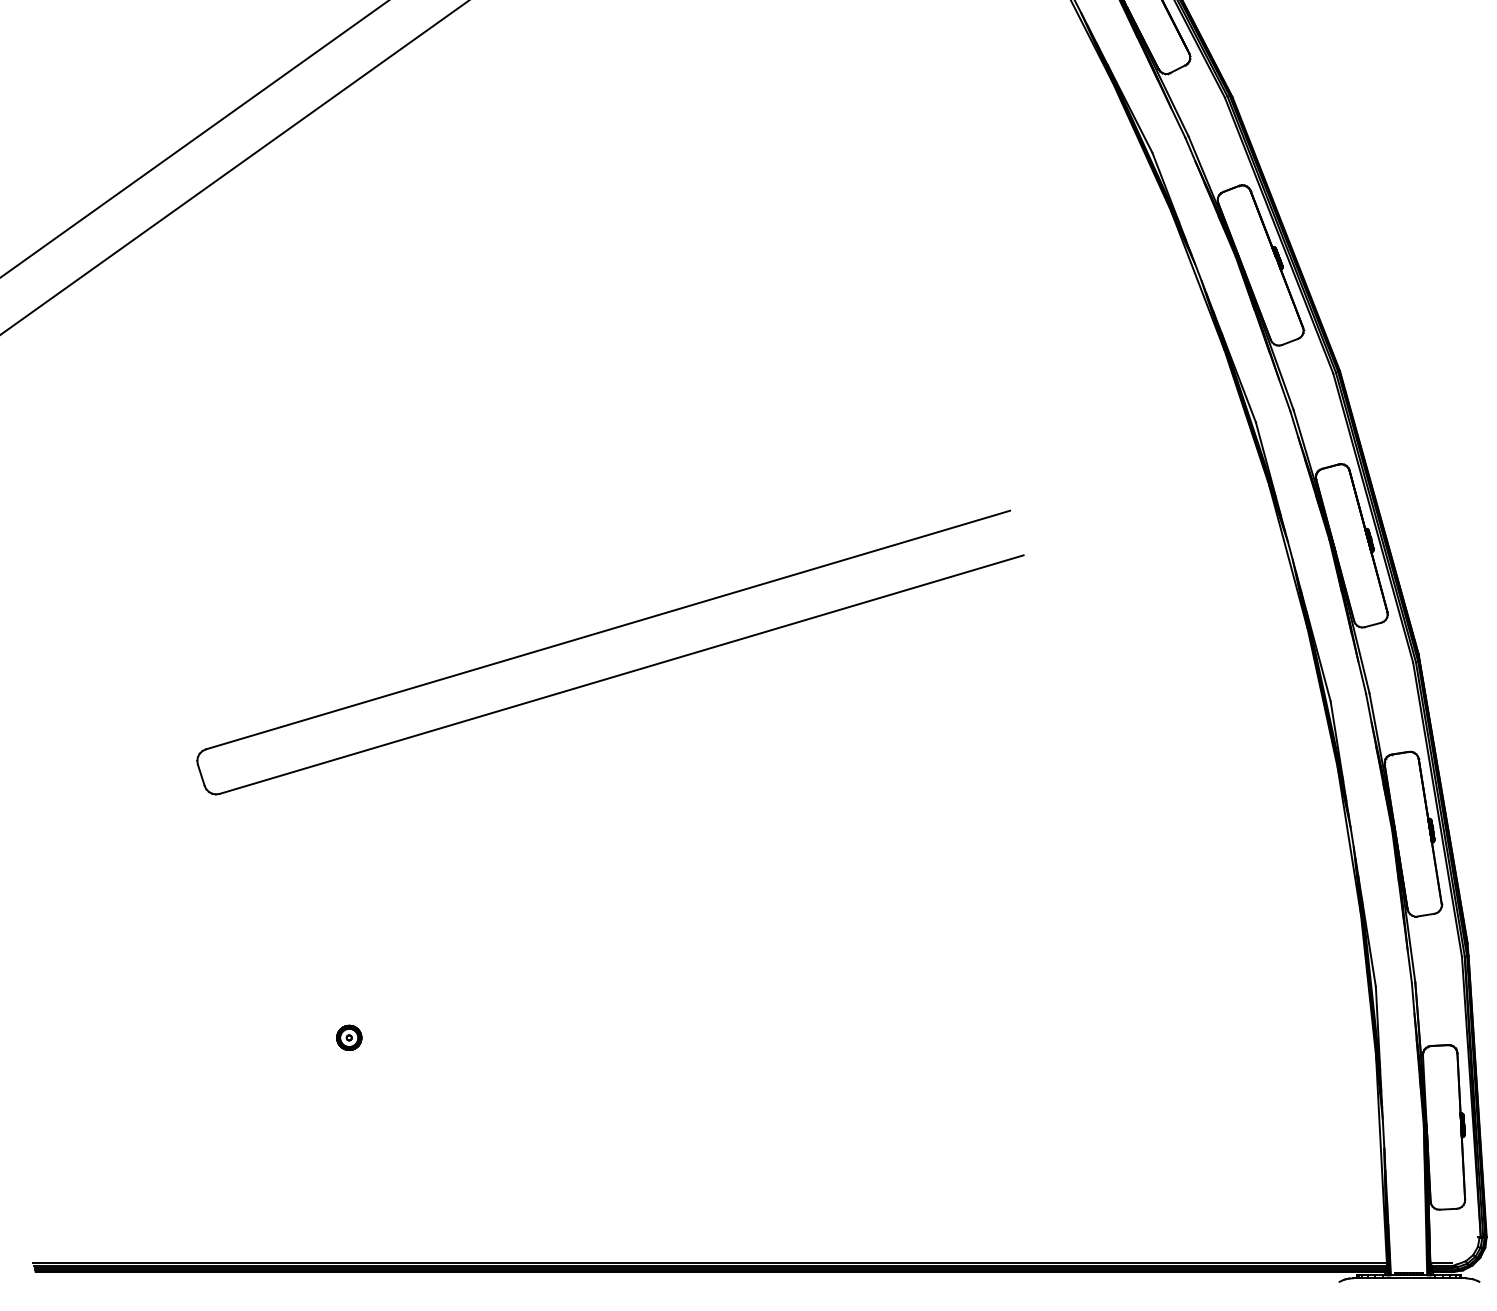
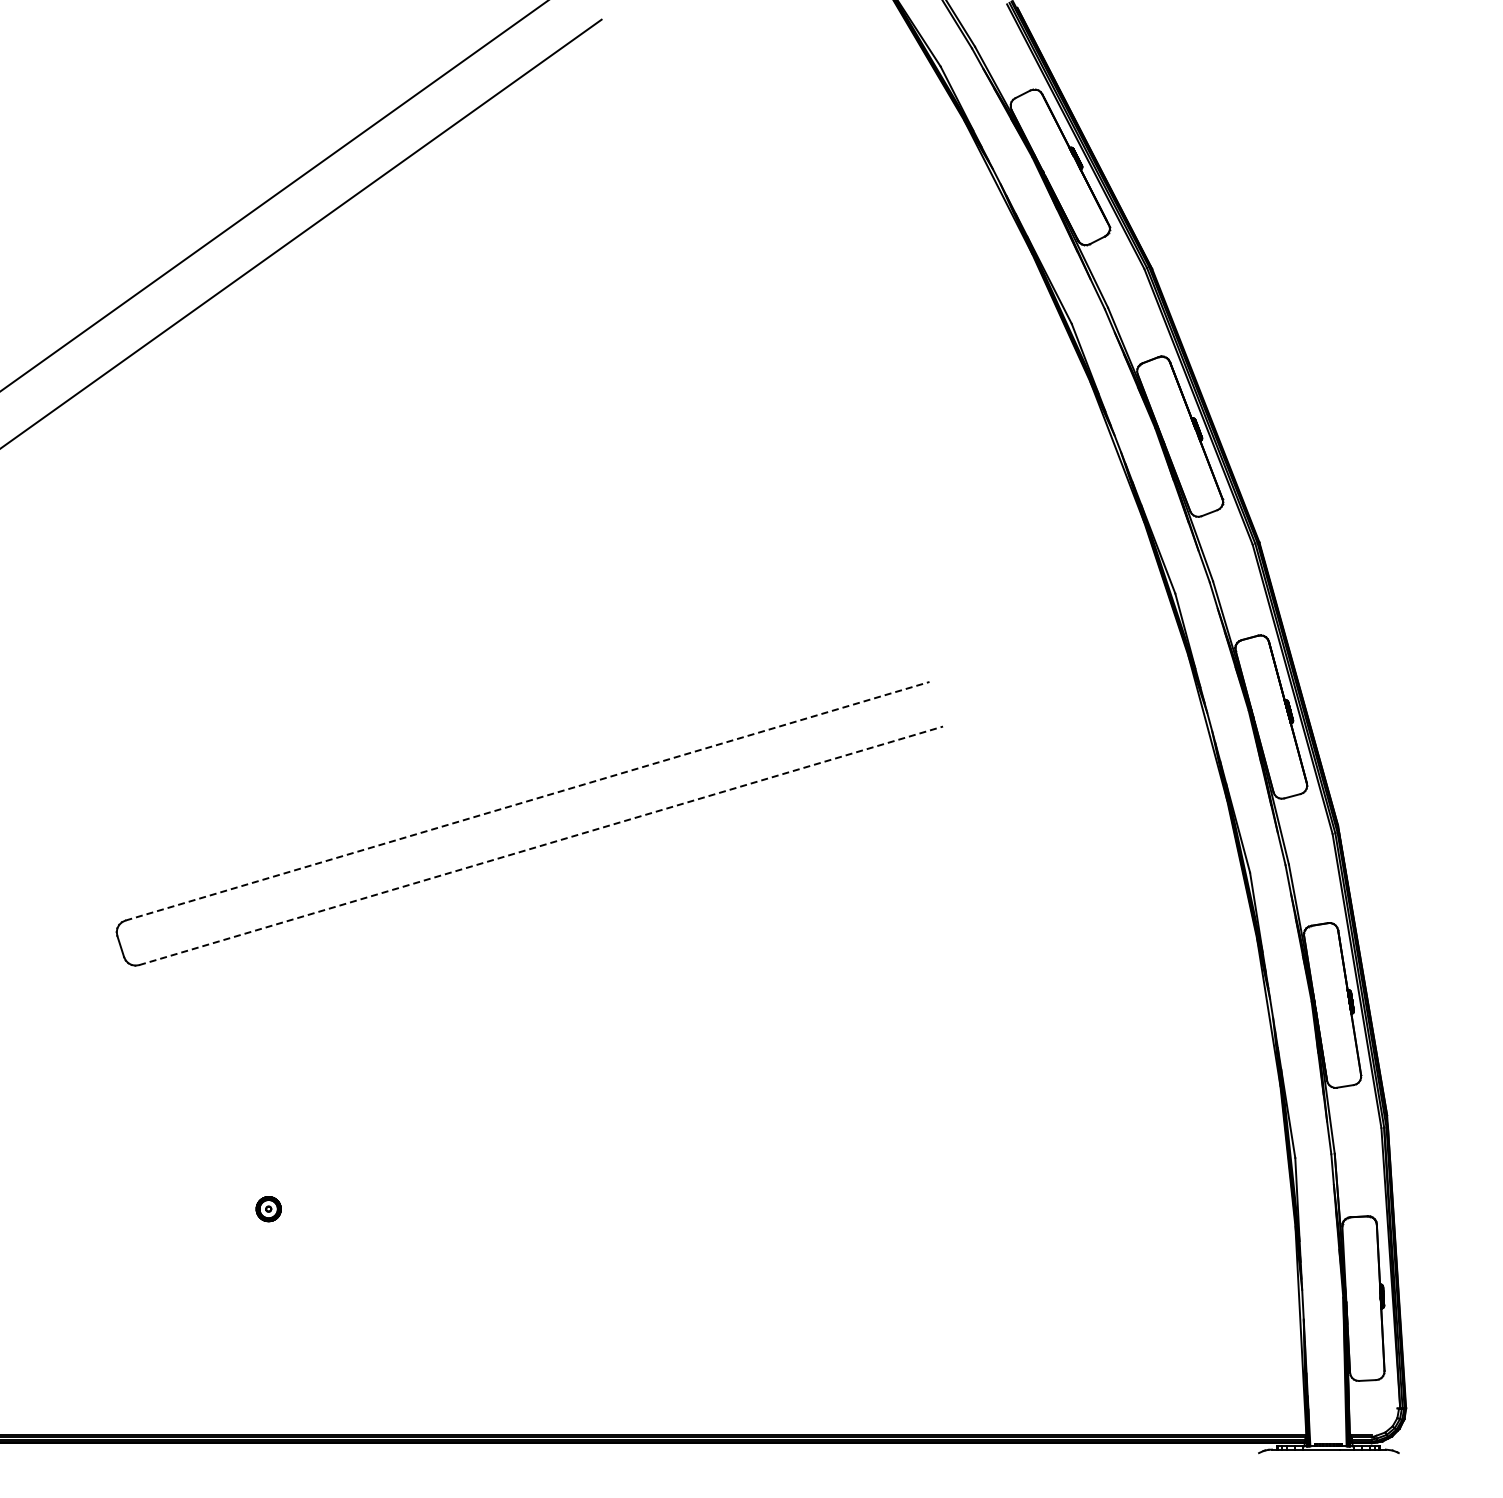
line: (608, 630) -> (527, 801), solid -> dashed
line: (622, 674) -> (541, 845), solid -> dashed

